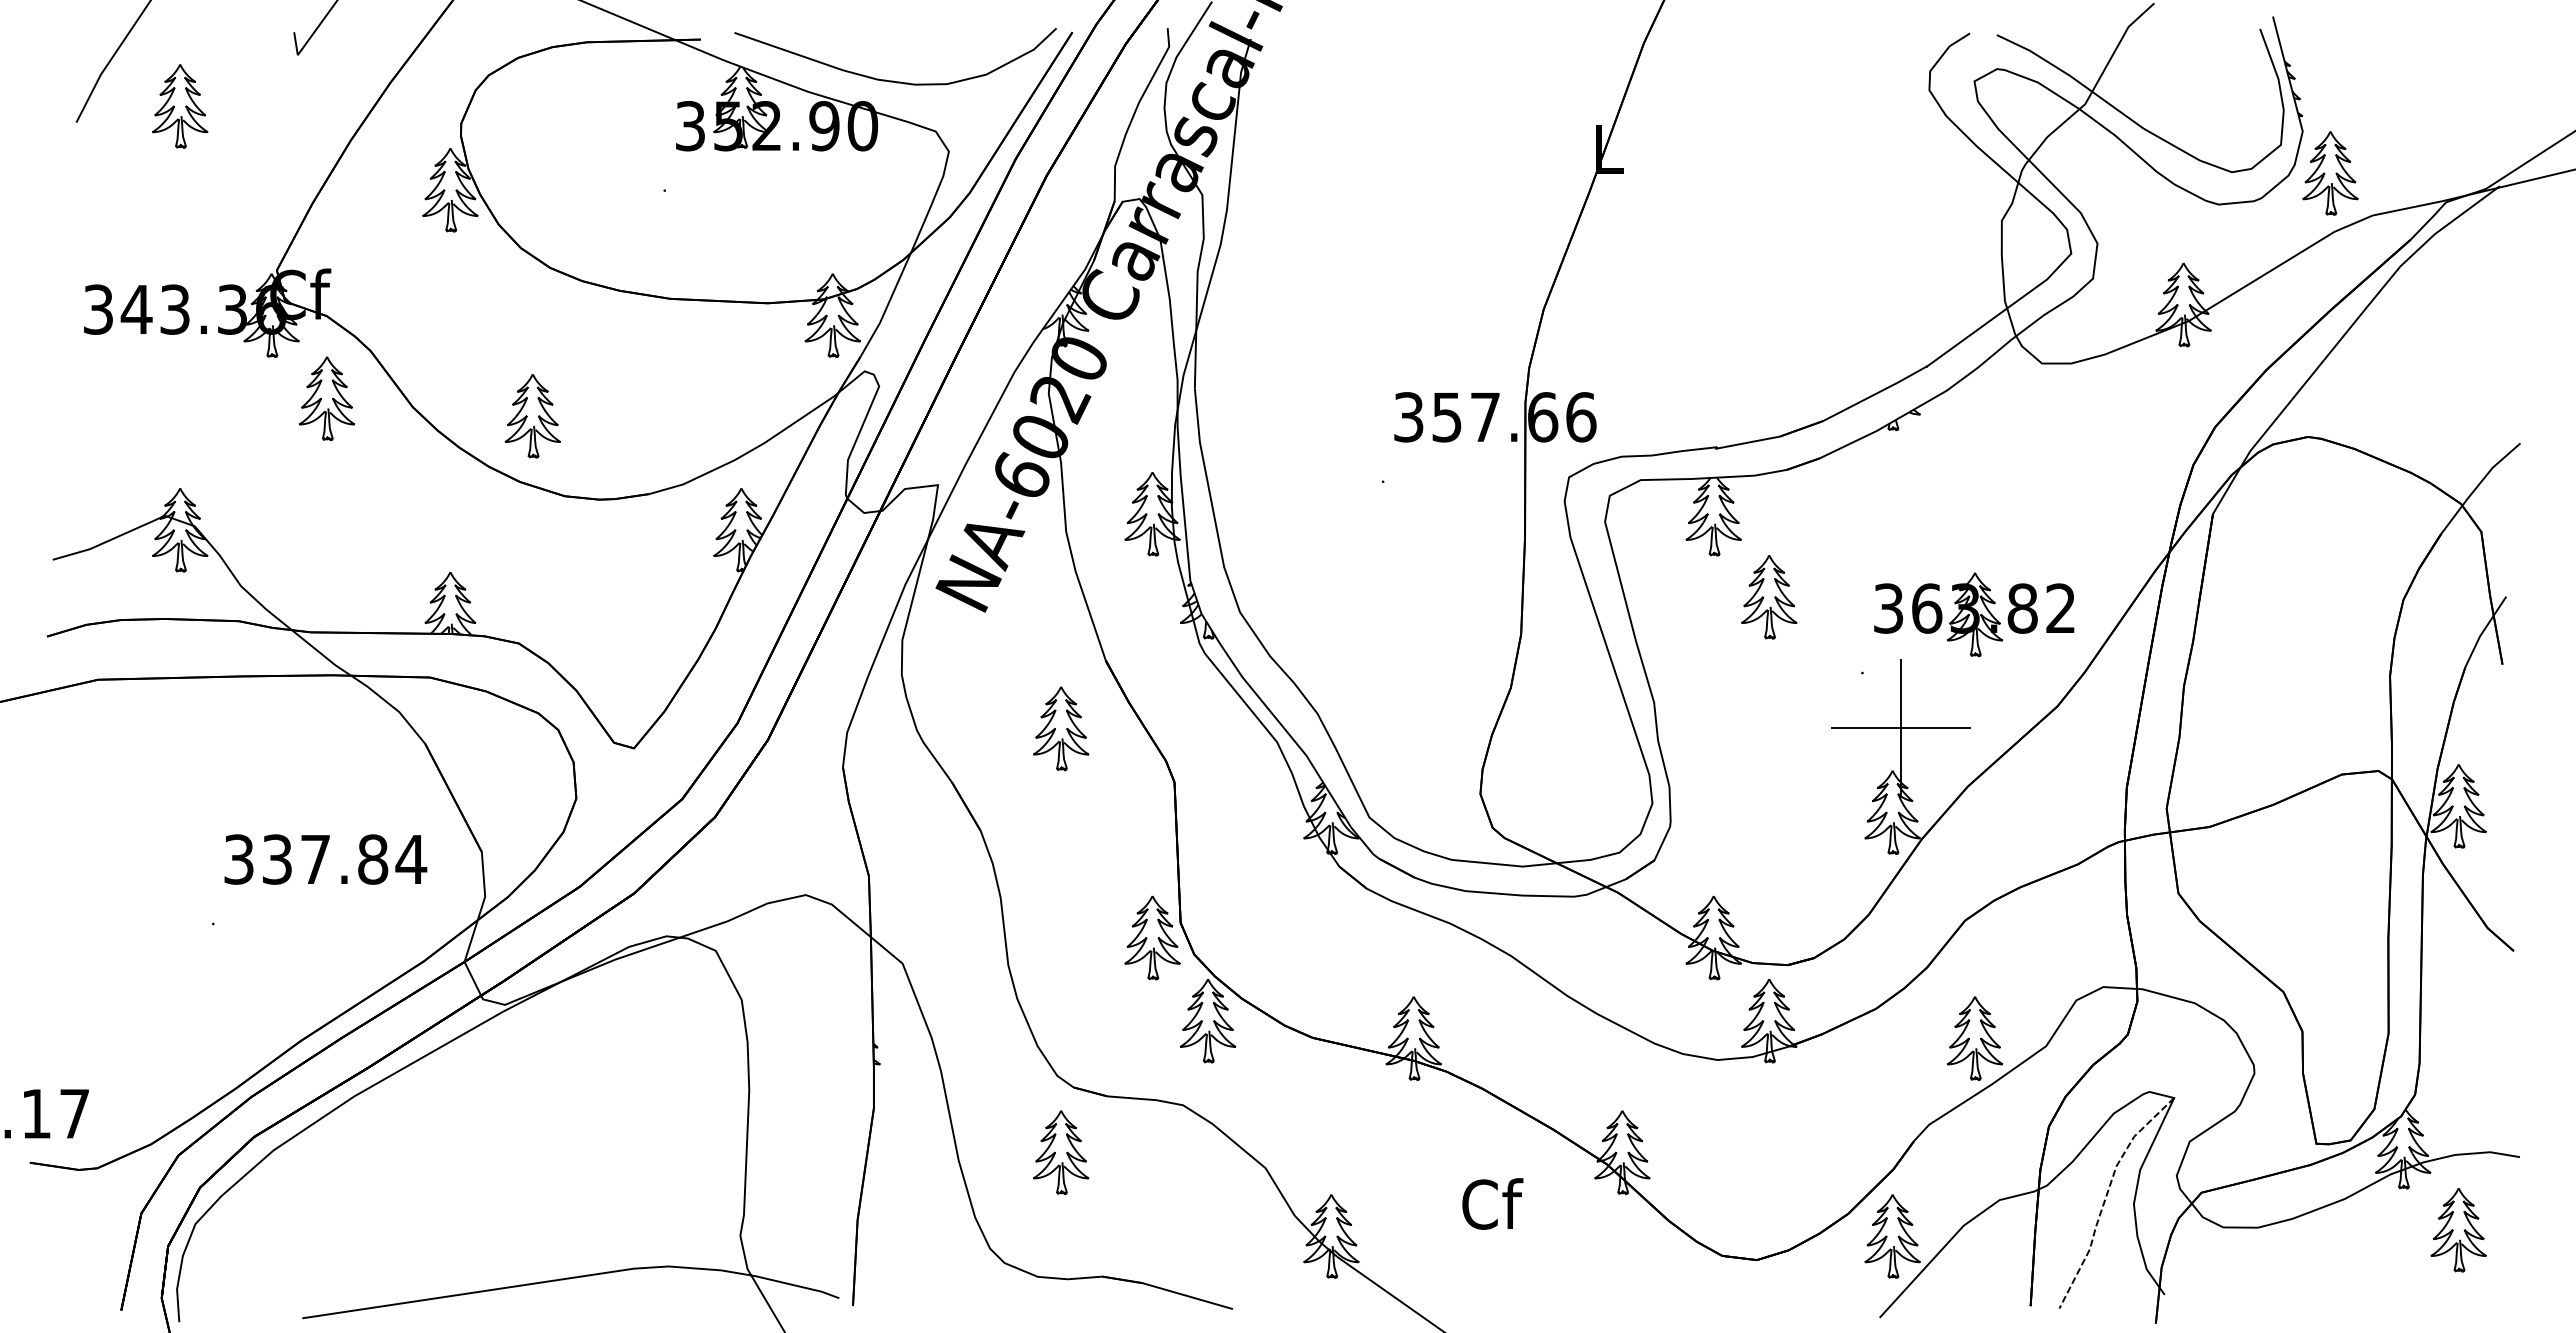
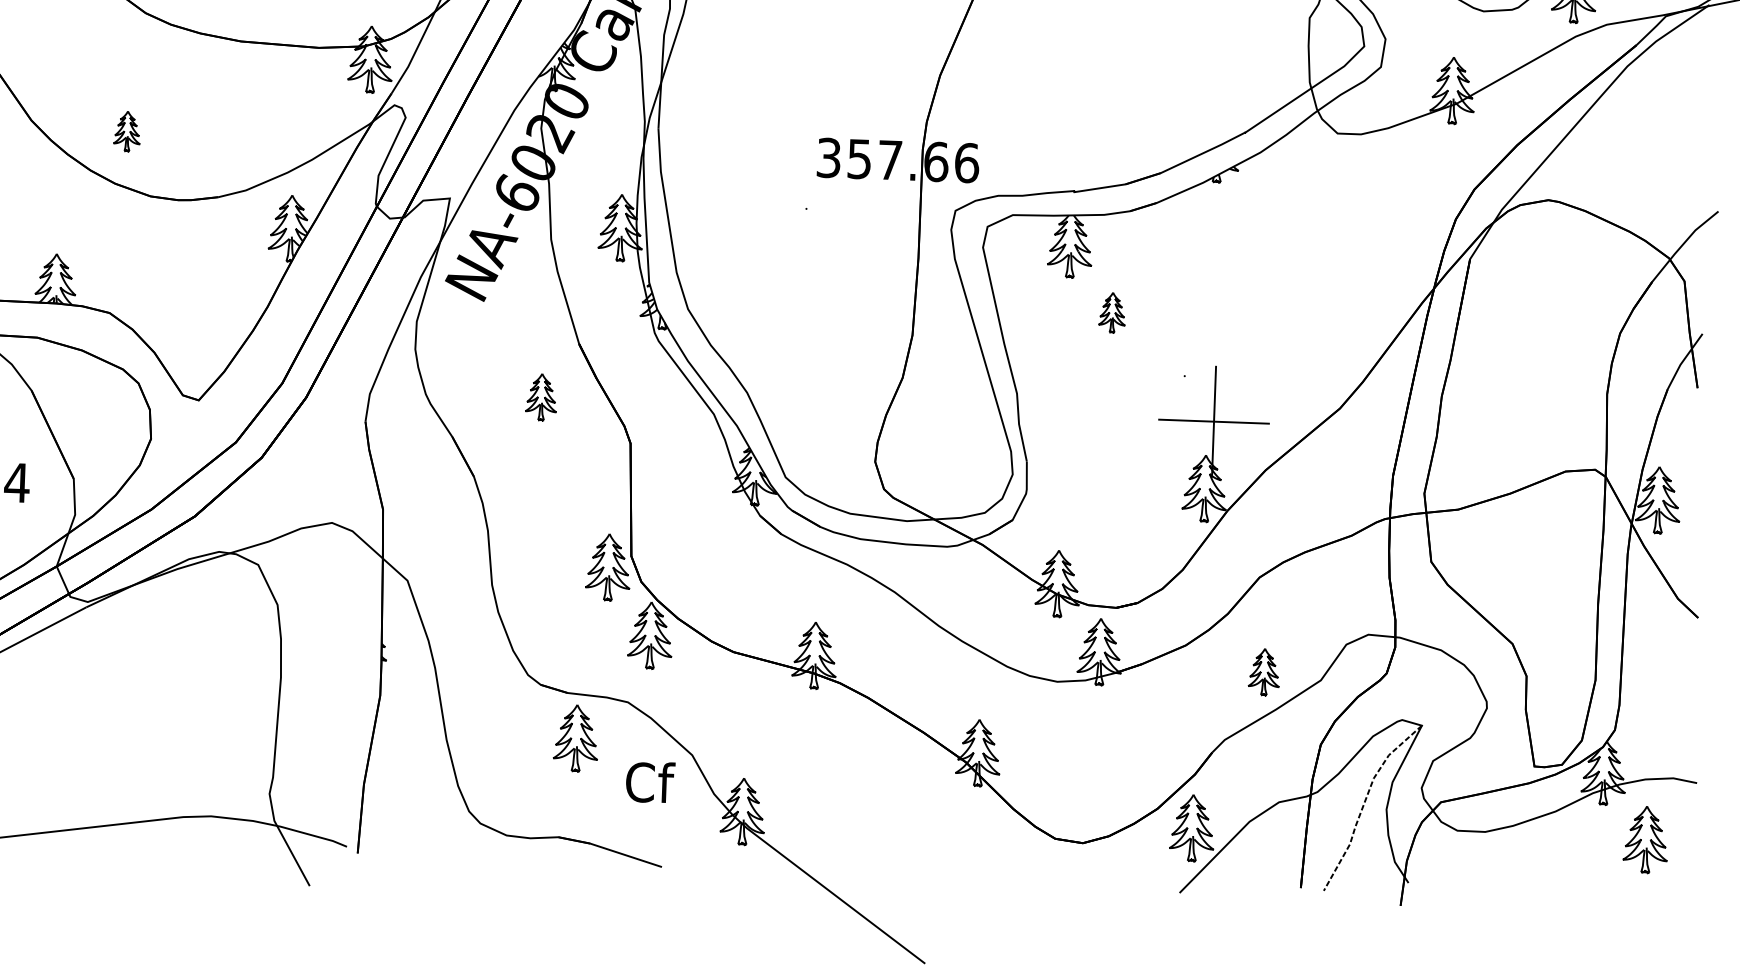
part: (532, 416) -> (127, 131), size x0.6
part: (1769, 597) -> (1112, 312), size x0.6
part: (1974, 614) -> (1276, 332), removed
part: (1061, 728) -> (541, 397), size x0.7
part: (1975, 1038) -> (1264, 672), size x0.7
part: (1061, 1152) -> (576, 738), moved
text: (1492, 1203) -> (650, 781), moved

